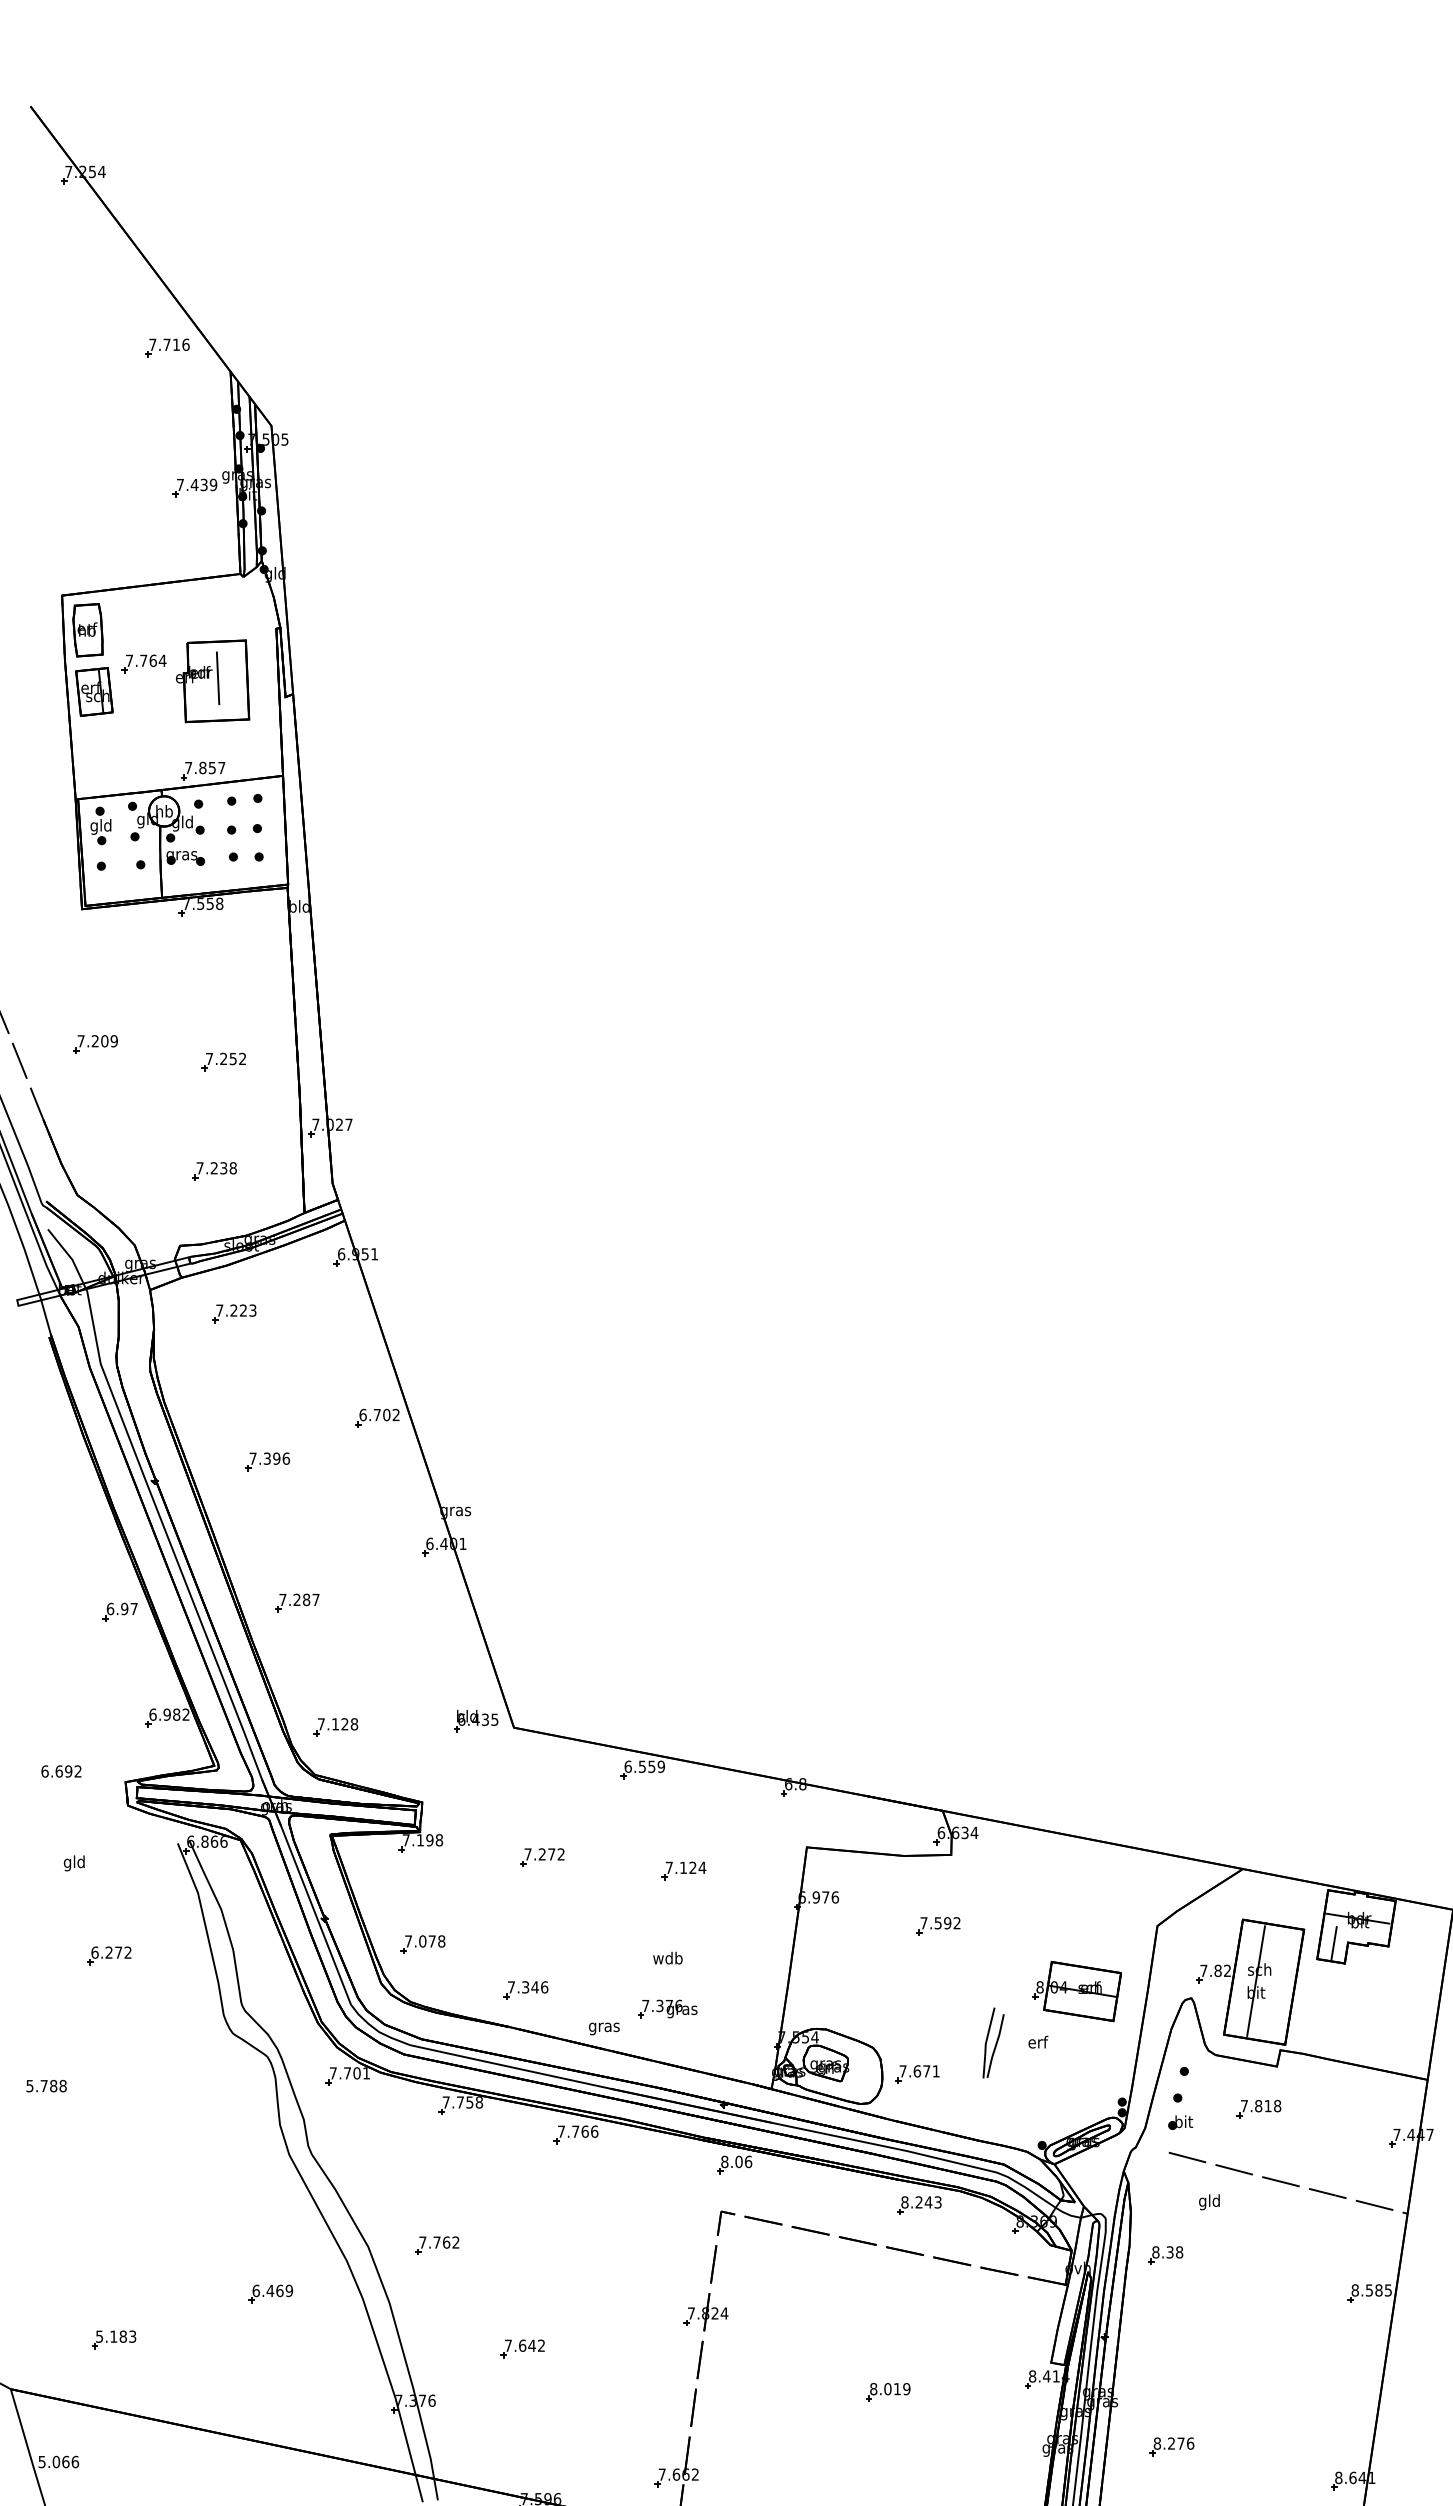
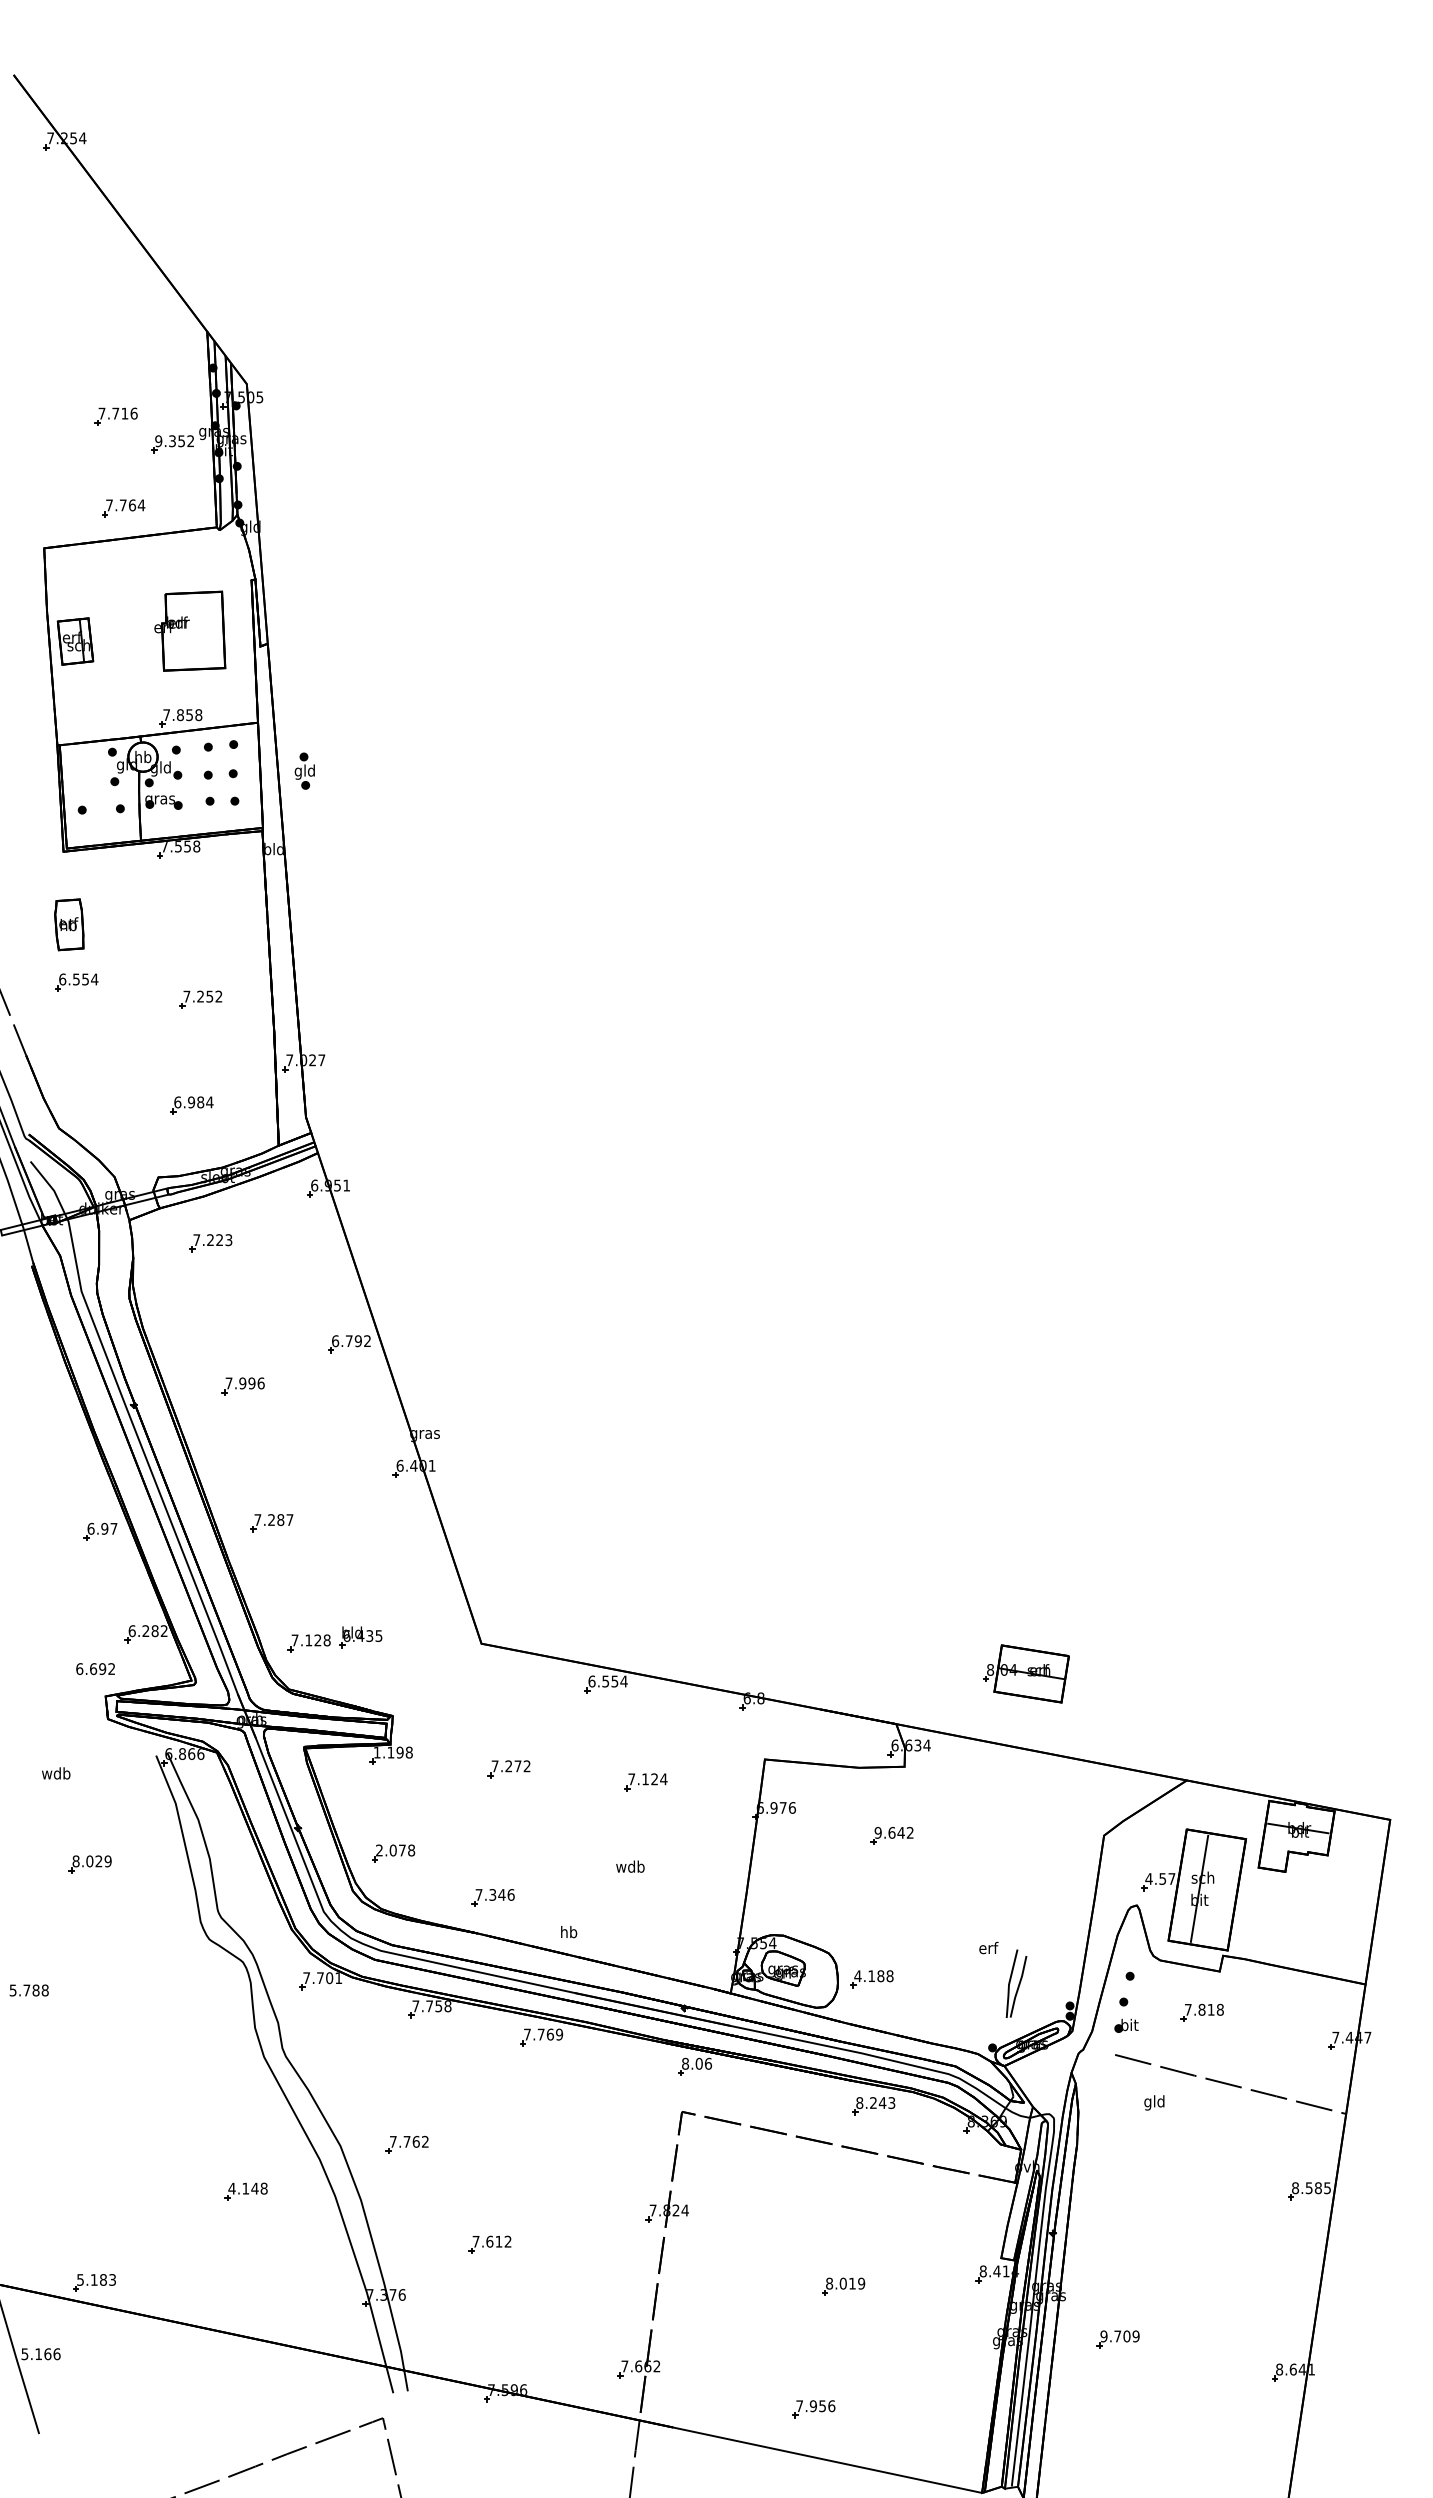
part: (166, 347) -> (115, 416), moved
text: (196, 485) -> (174, 441), 7.439 -> 9.352
part: (88, 629) -> (69, 924), moved
part: (144, 664) -> (123, 508), moved
line: (218, 678) -> (195, 628), removed
text: (221, 768) -> (198, 715), 7.857 -> 7.858
part: (100, 825) -> (304, 770), moved
text: (97, 1041) -> (78, 979), 7.209 -> 6.554
text: (216, 1168) -> (193, 1102), 7.238 -> 6.984
text: (385, 1415) -> (357, 1341), 6.702 -> 6.792
text: (266, 1458) -> (242, 1383), 7.396 -> 7.996
text: (166, 1715) -> (145, 1631), 6.982 -> 6.282
part: (475, 1721) -> (360, 1637), moved
text: (660, 1766) -> (623, 1681), 6.559 -> 6.554
text: (61, 1771) -> (95, 1669), moved
text: (405, 1840) -> (376, 1752), 7.198 -> 1.198
text: (74, 1862) -> (56, 1774), gld -> wdb
text: (935, 1922) -> (889, 1832), 7.592 -> 9.642
text: (408, 1941) -> (379, 1850), 7.078 -> 2.078
line: (1333, 1942) -> (1274, 1851), removed
text: (110, 1952) -> (91, 1861), 6.272 -> 8.029
text: (1215, 1970) -> (1160, 1878), 7.82 -> 4.57
part: (1077, 1991) -> (1026, 1673), moved
part: (666, 2008) -> (629, 1915), removed
text: (603, 2027) -> (568, 1933), gras -> hb
part: (993, 2042) -> (1016, 1983), moved
text: (919, 2071) -> (873, 1976), 7.671 -> 4.188
text: (594, 2131) -> (559, 2034), 7.766 -> 7.769
part: (1165, 2255) -> (1111, 2154), removed
text: (272, 2290) -> (247, 2188), 6.469 -> 4.148
part: (114, 2339) -> (94, 2282), moved
text: (531, 2345) -> (498, 2241), 7.642 -> 7.612
text: (1173, 2443) -> (1119, 2336), 8.276 -> 9.709
text: (56, 2462) -> (38, 2354), 5.066 -> 5.166

